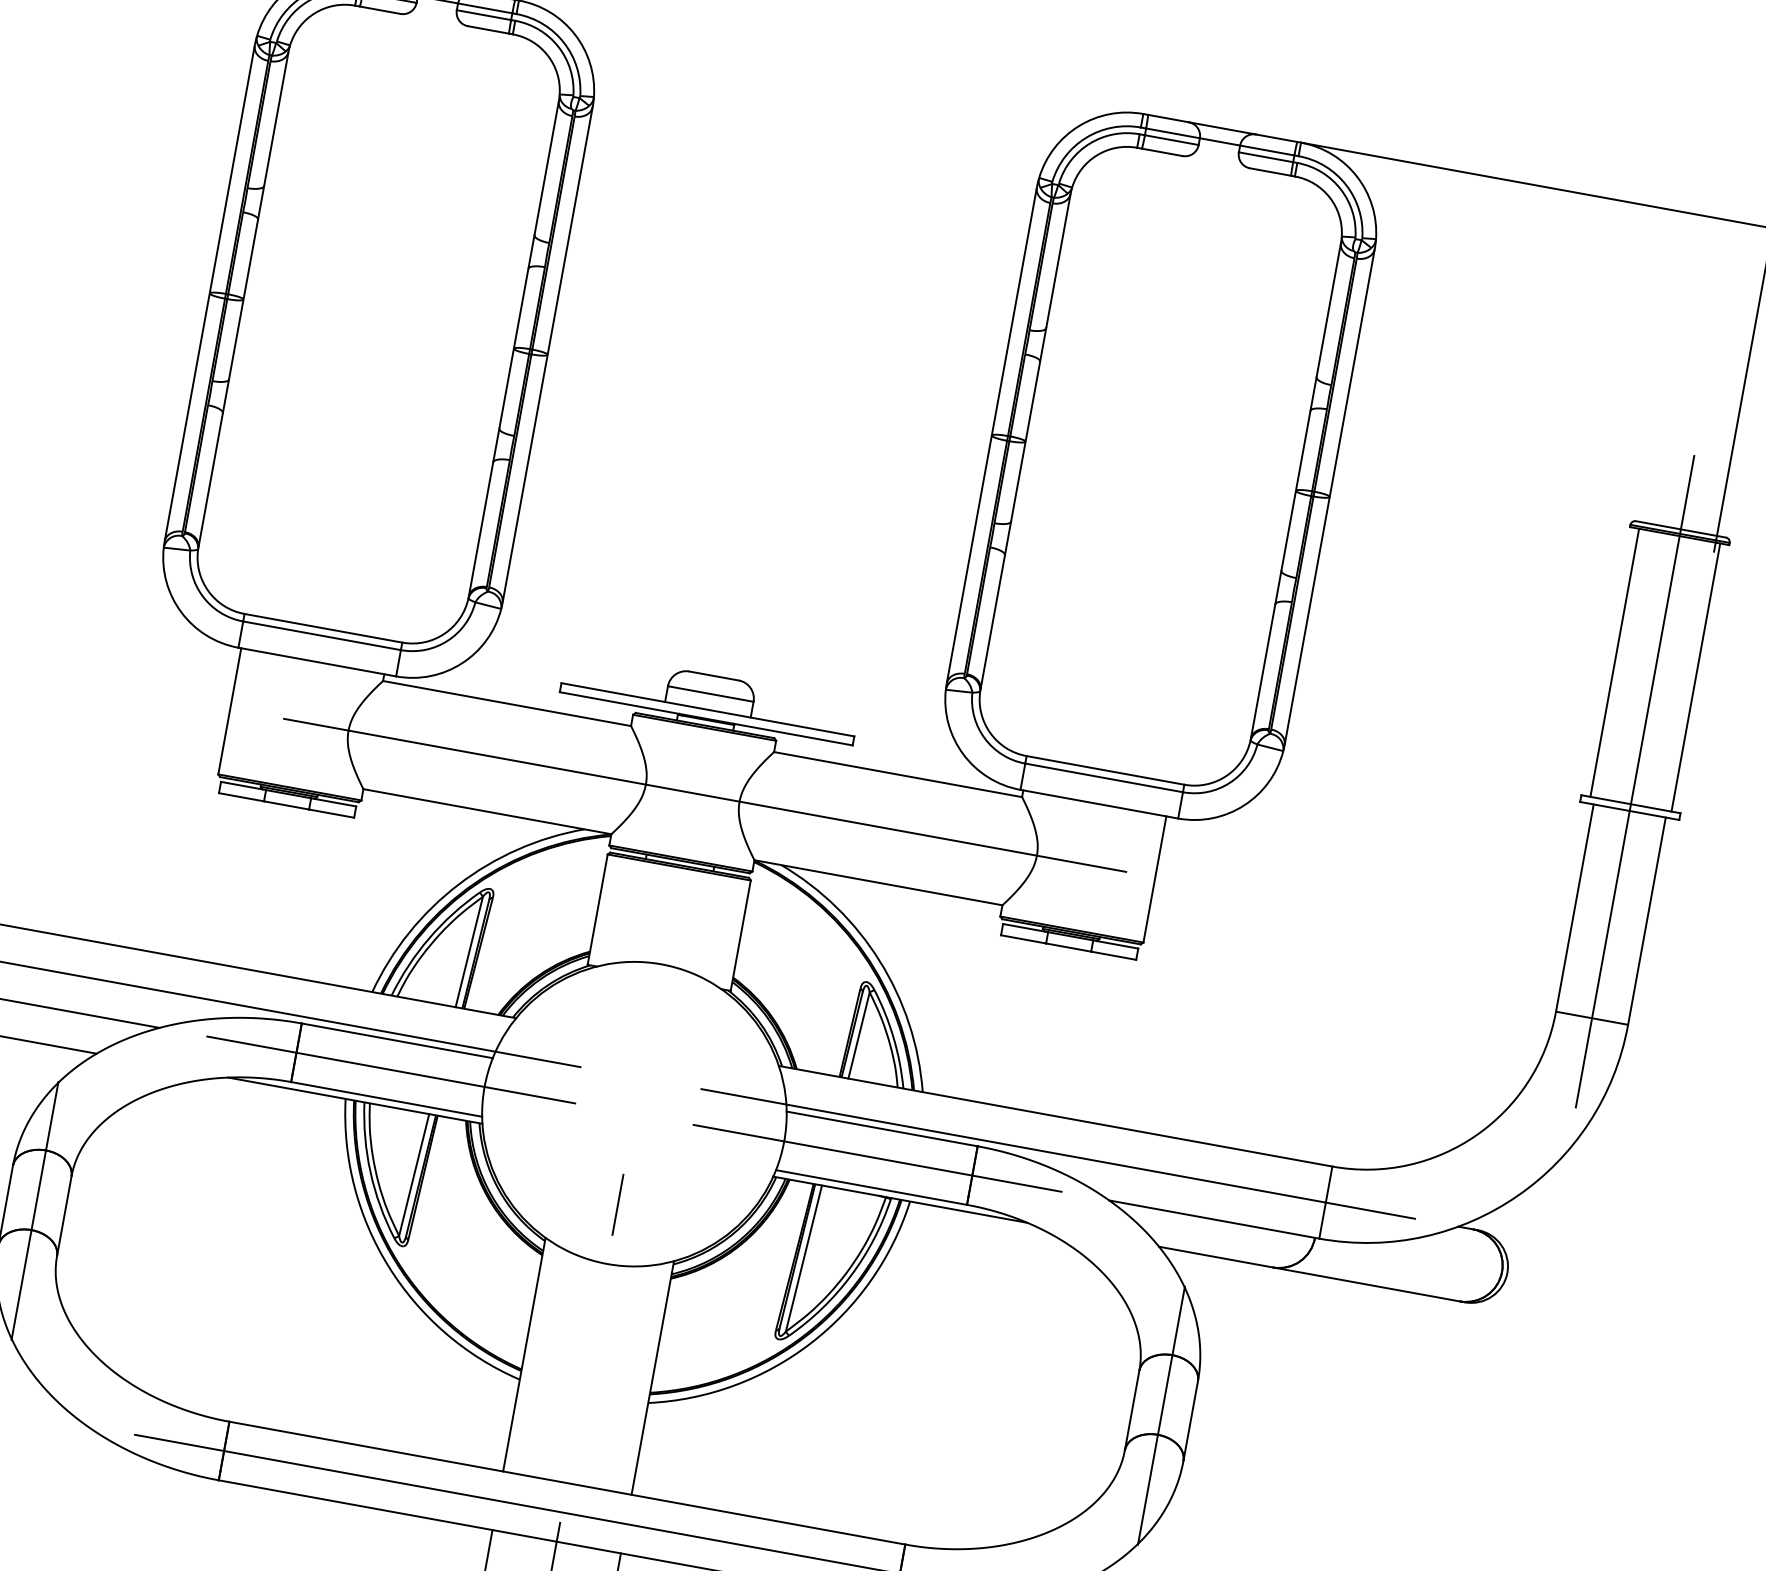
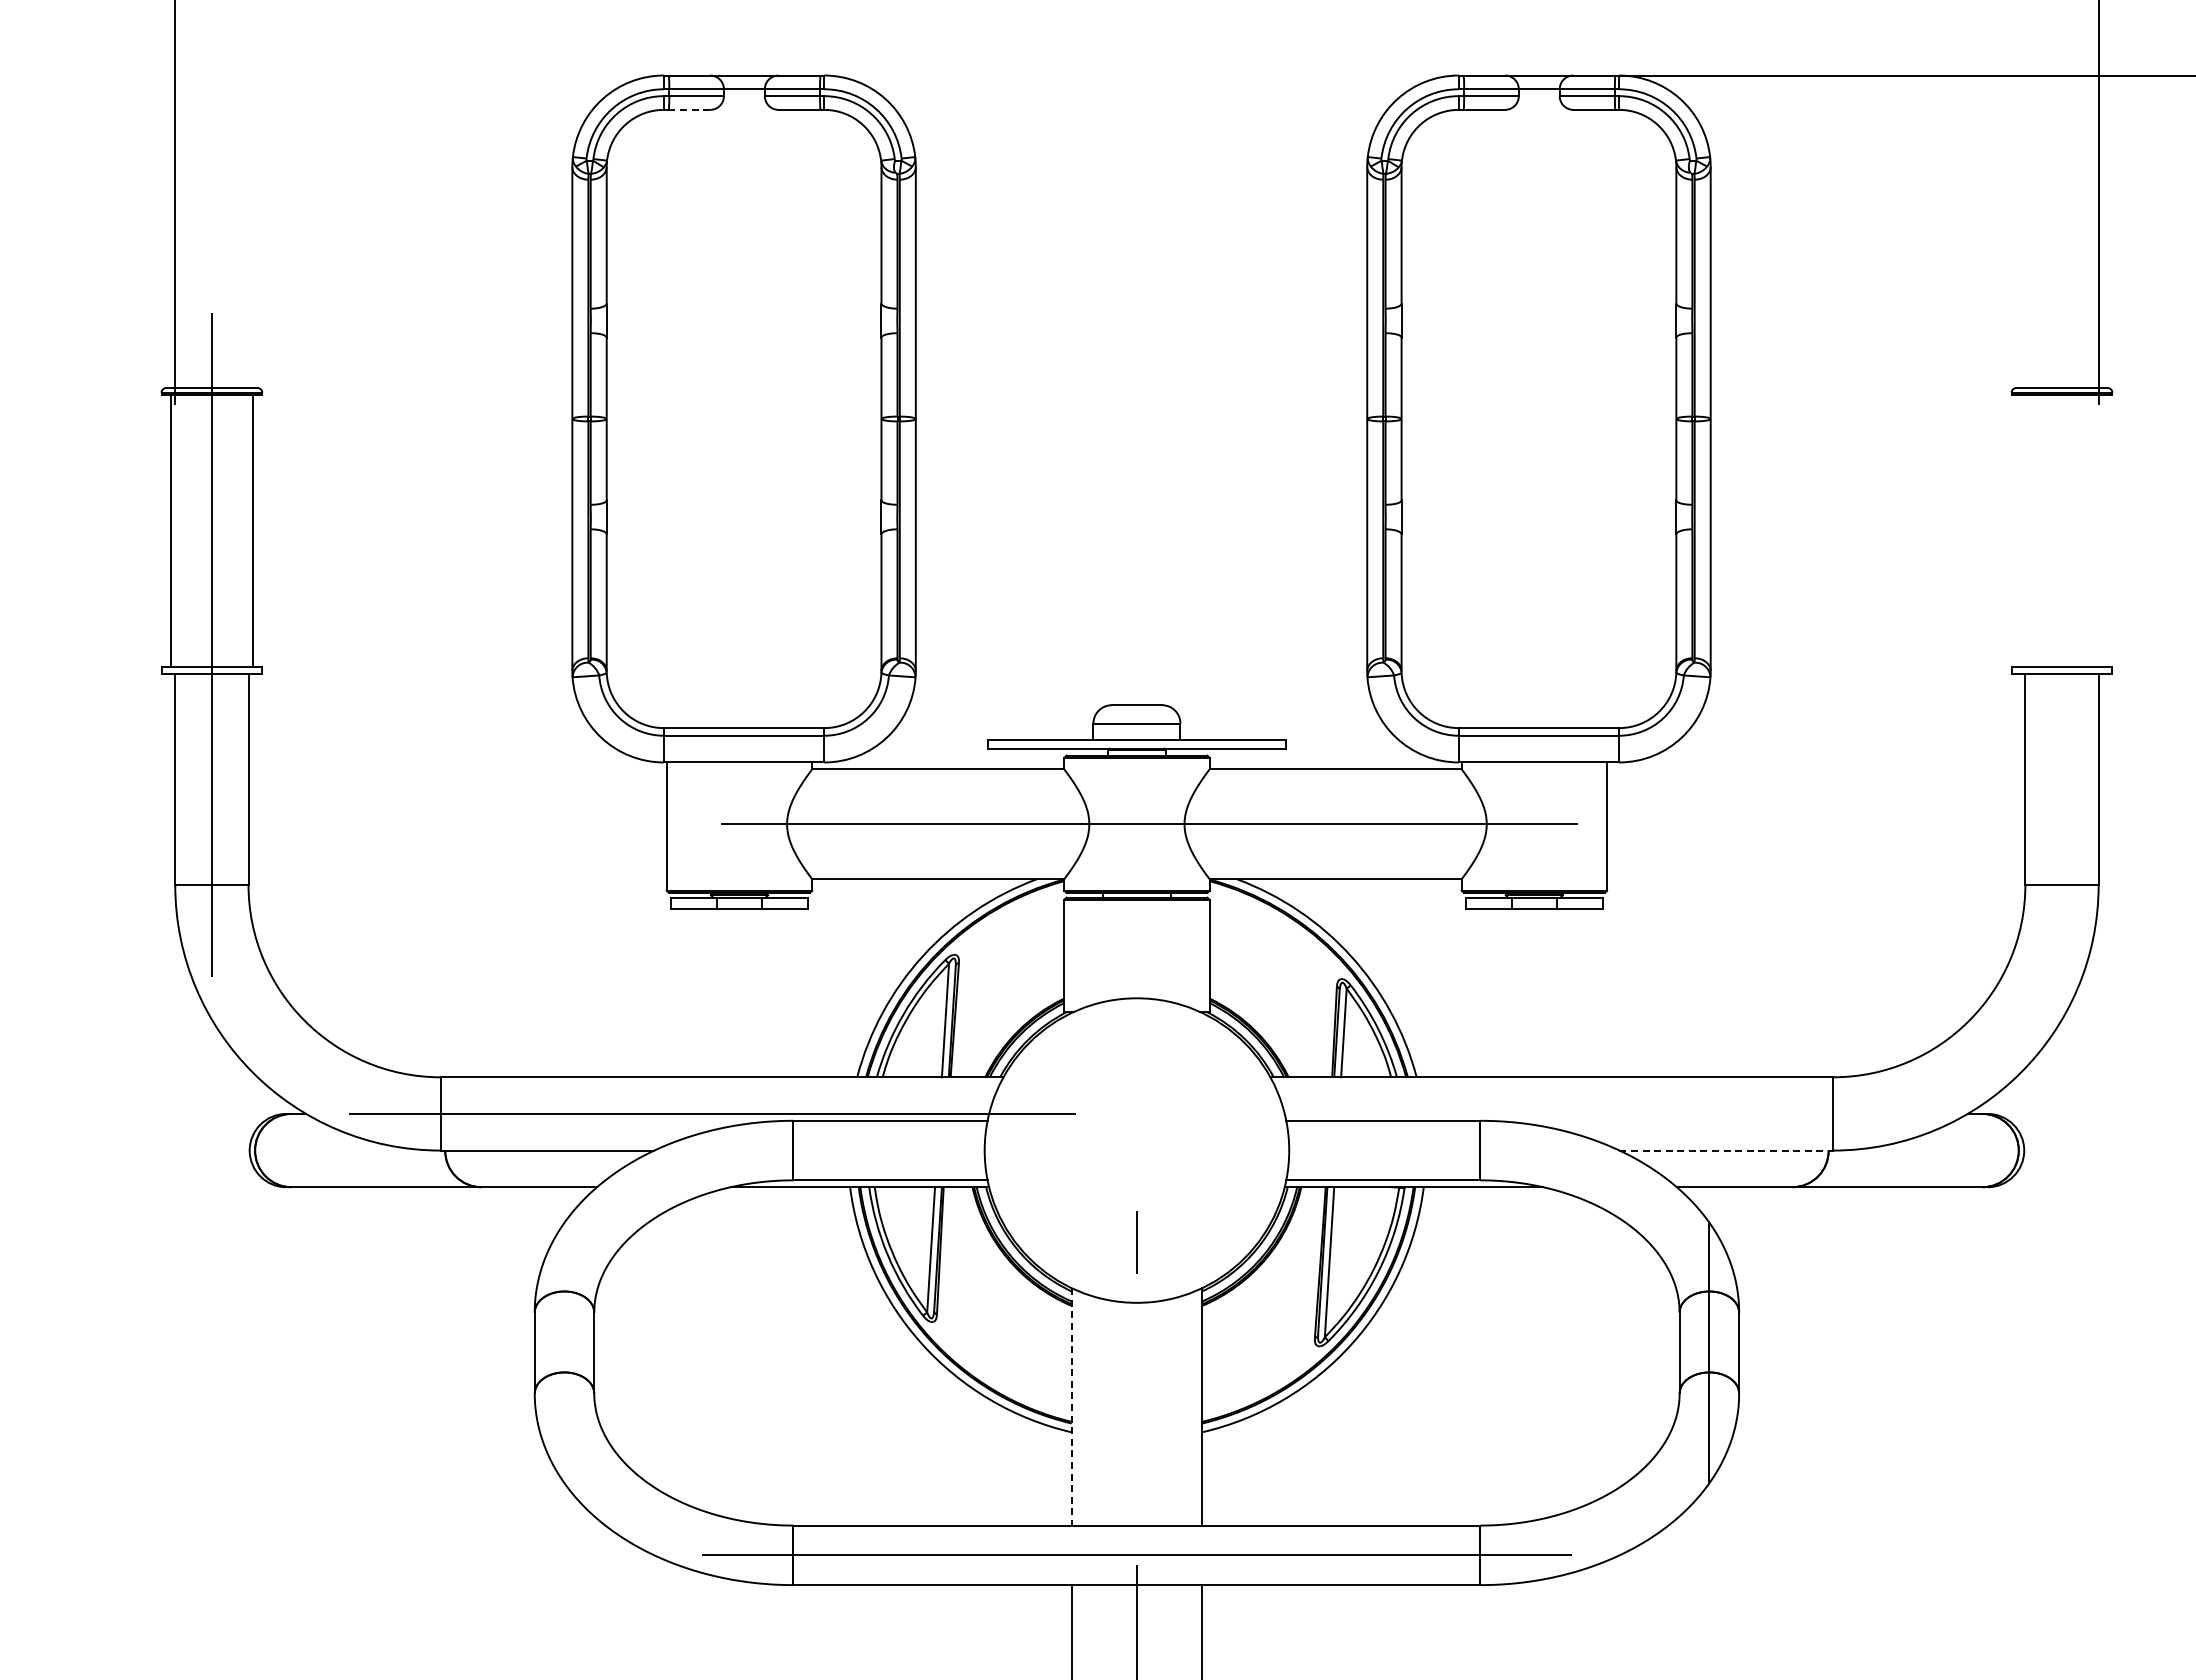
line: (380, 9) -> (689, 109), solid -> dashed
line: (1614, 662) -> (2020, 530), removed
line: (1696, 676) -> (2103, 530), removed
line: (1635, 781) -> (2062, 644), removed
line: (390, 1069) -> (889, 1150), removed
line: (1057, 1153) -> (1560, 1113), removed
line: (878, 1158) -> (1384, 1150), removed
line: (35, 1210) -> (564, 1352), removed
line: (1214, 1219) -> (1726, 1150), solid -> dashed
line: (524, 1354) -> (1071, 1406), solid -> dashed

